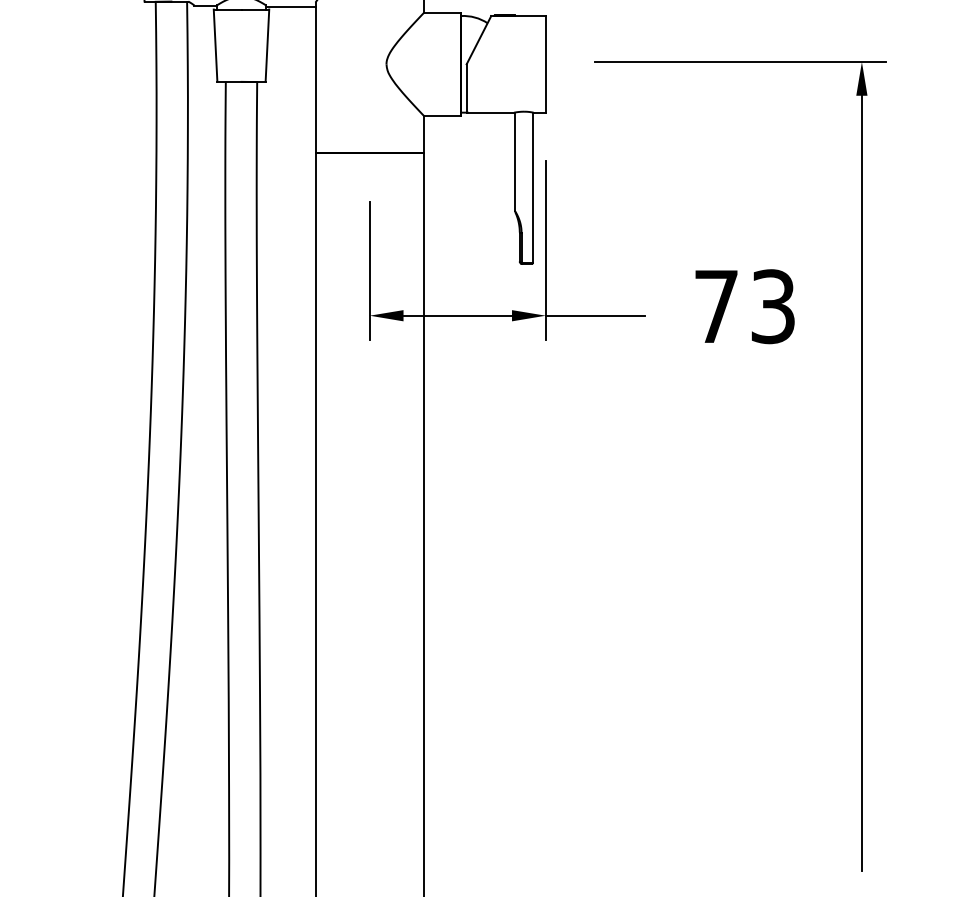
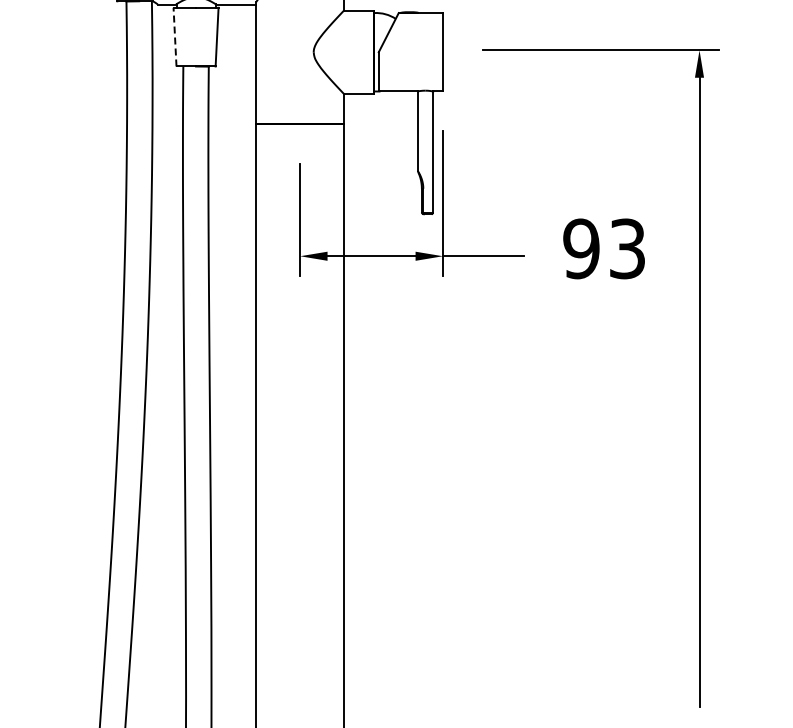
line: (216, 44) -> (175, 36), solid -> dashed
text: (716, 306) -> (581, 248), 73 -> 93

